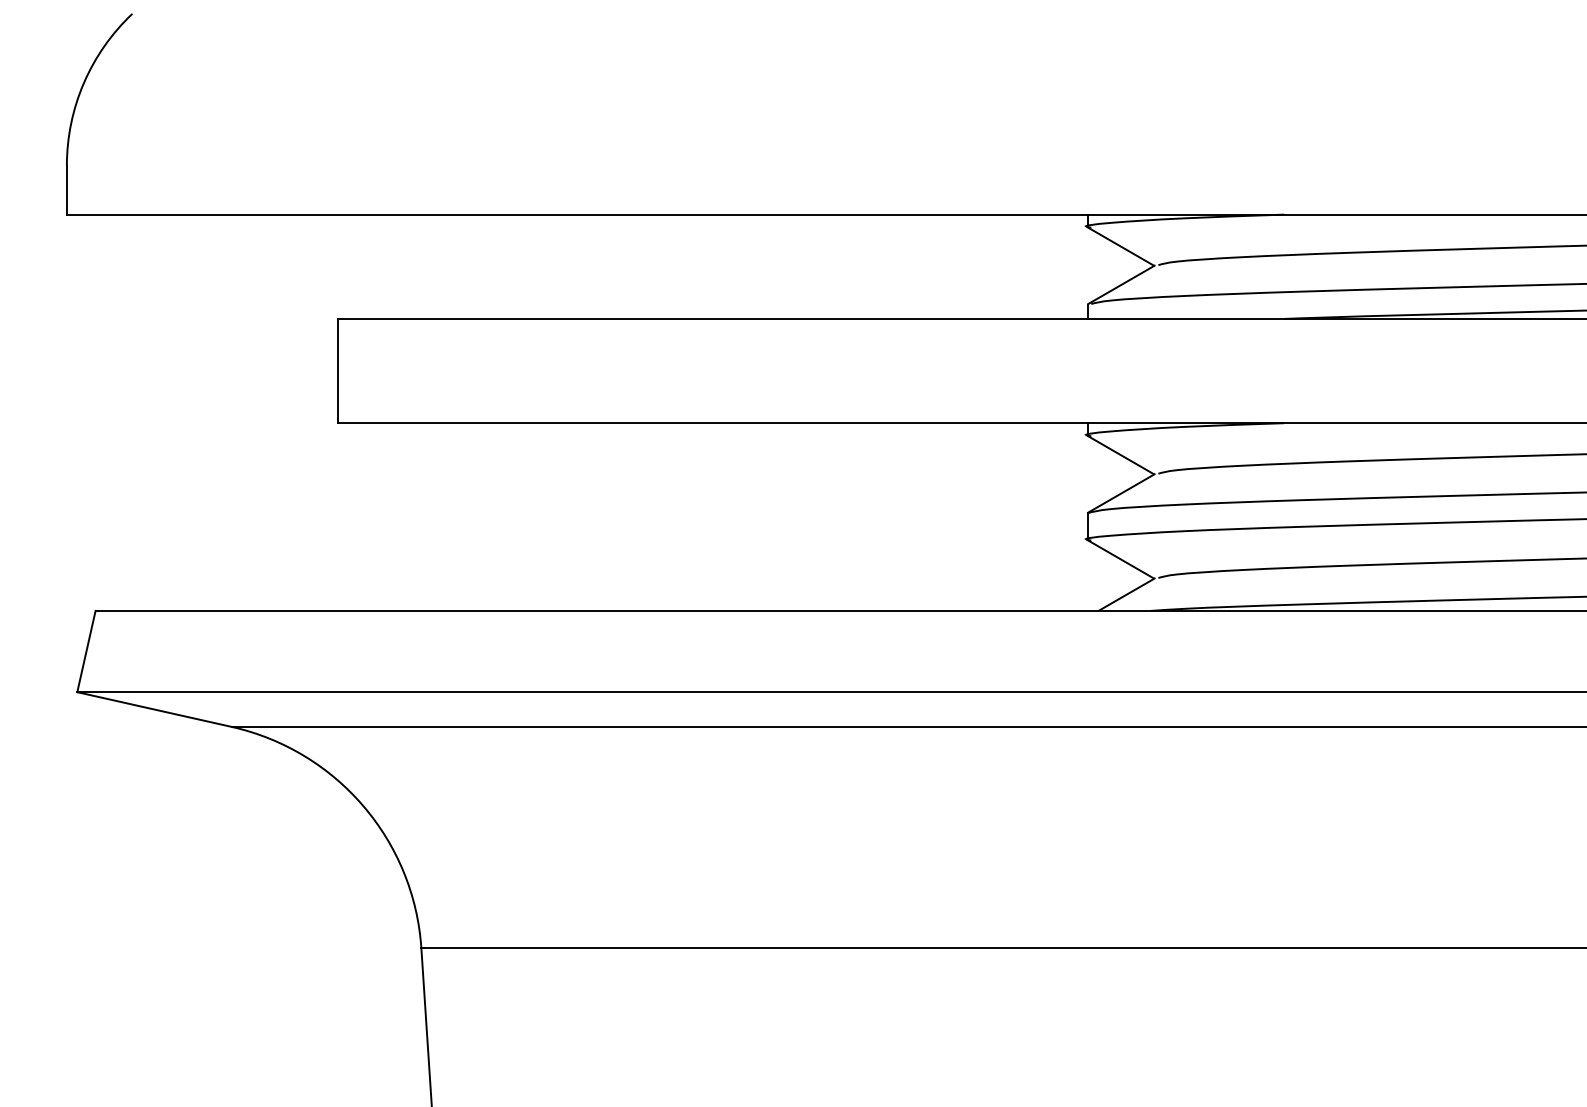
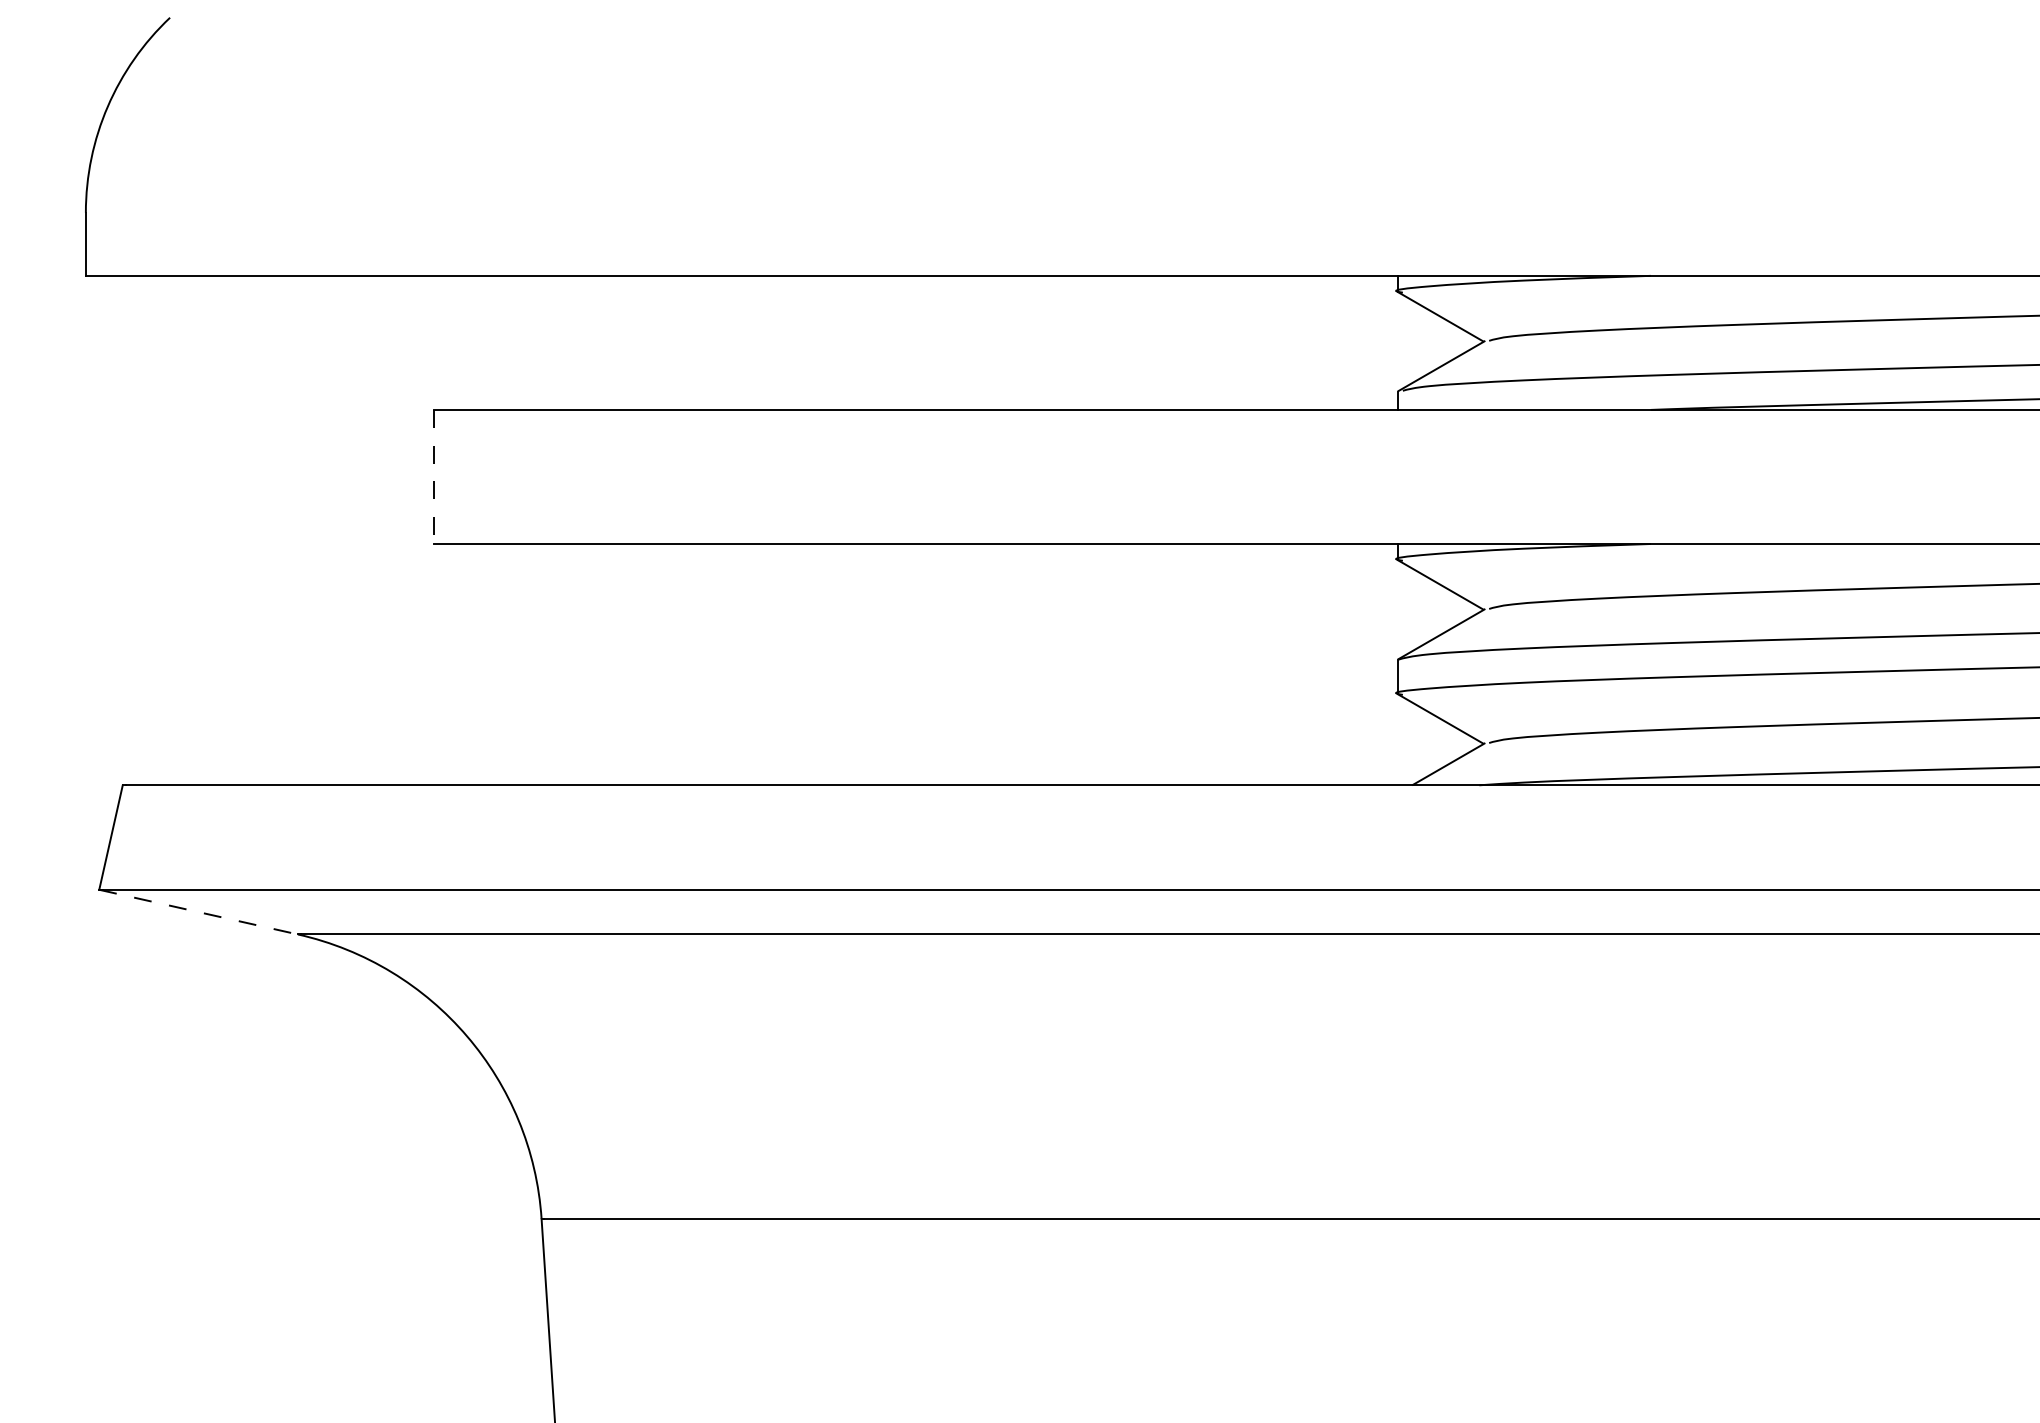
line: (338, 371) -> (435, 477), solid -> dashed
line: (155, 709) -> (199, 912), solid -> dashed

